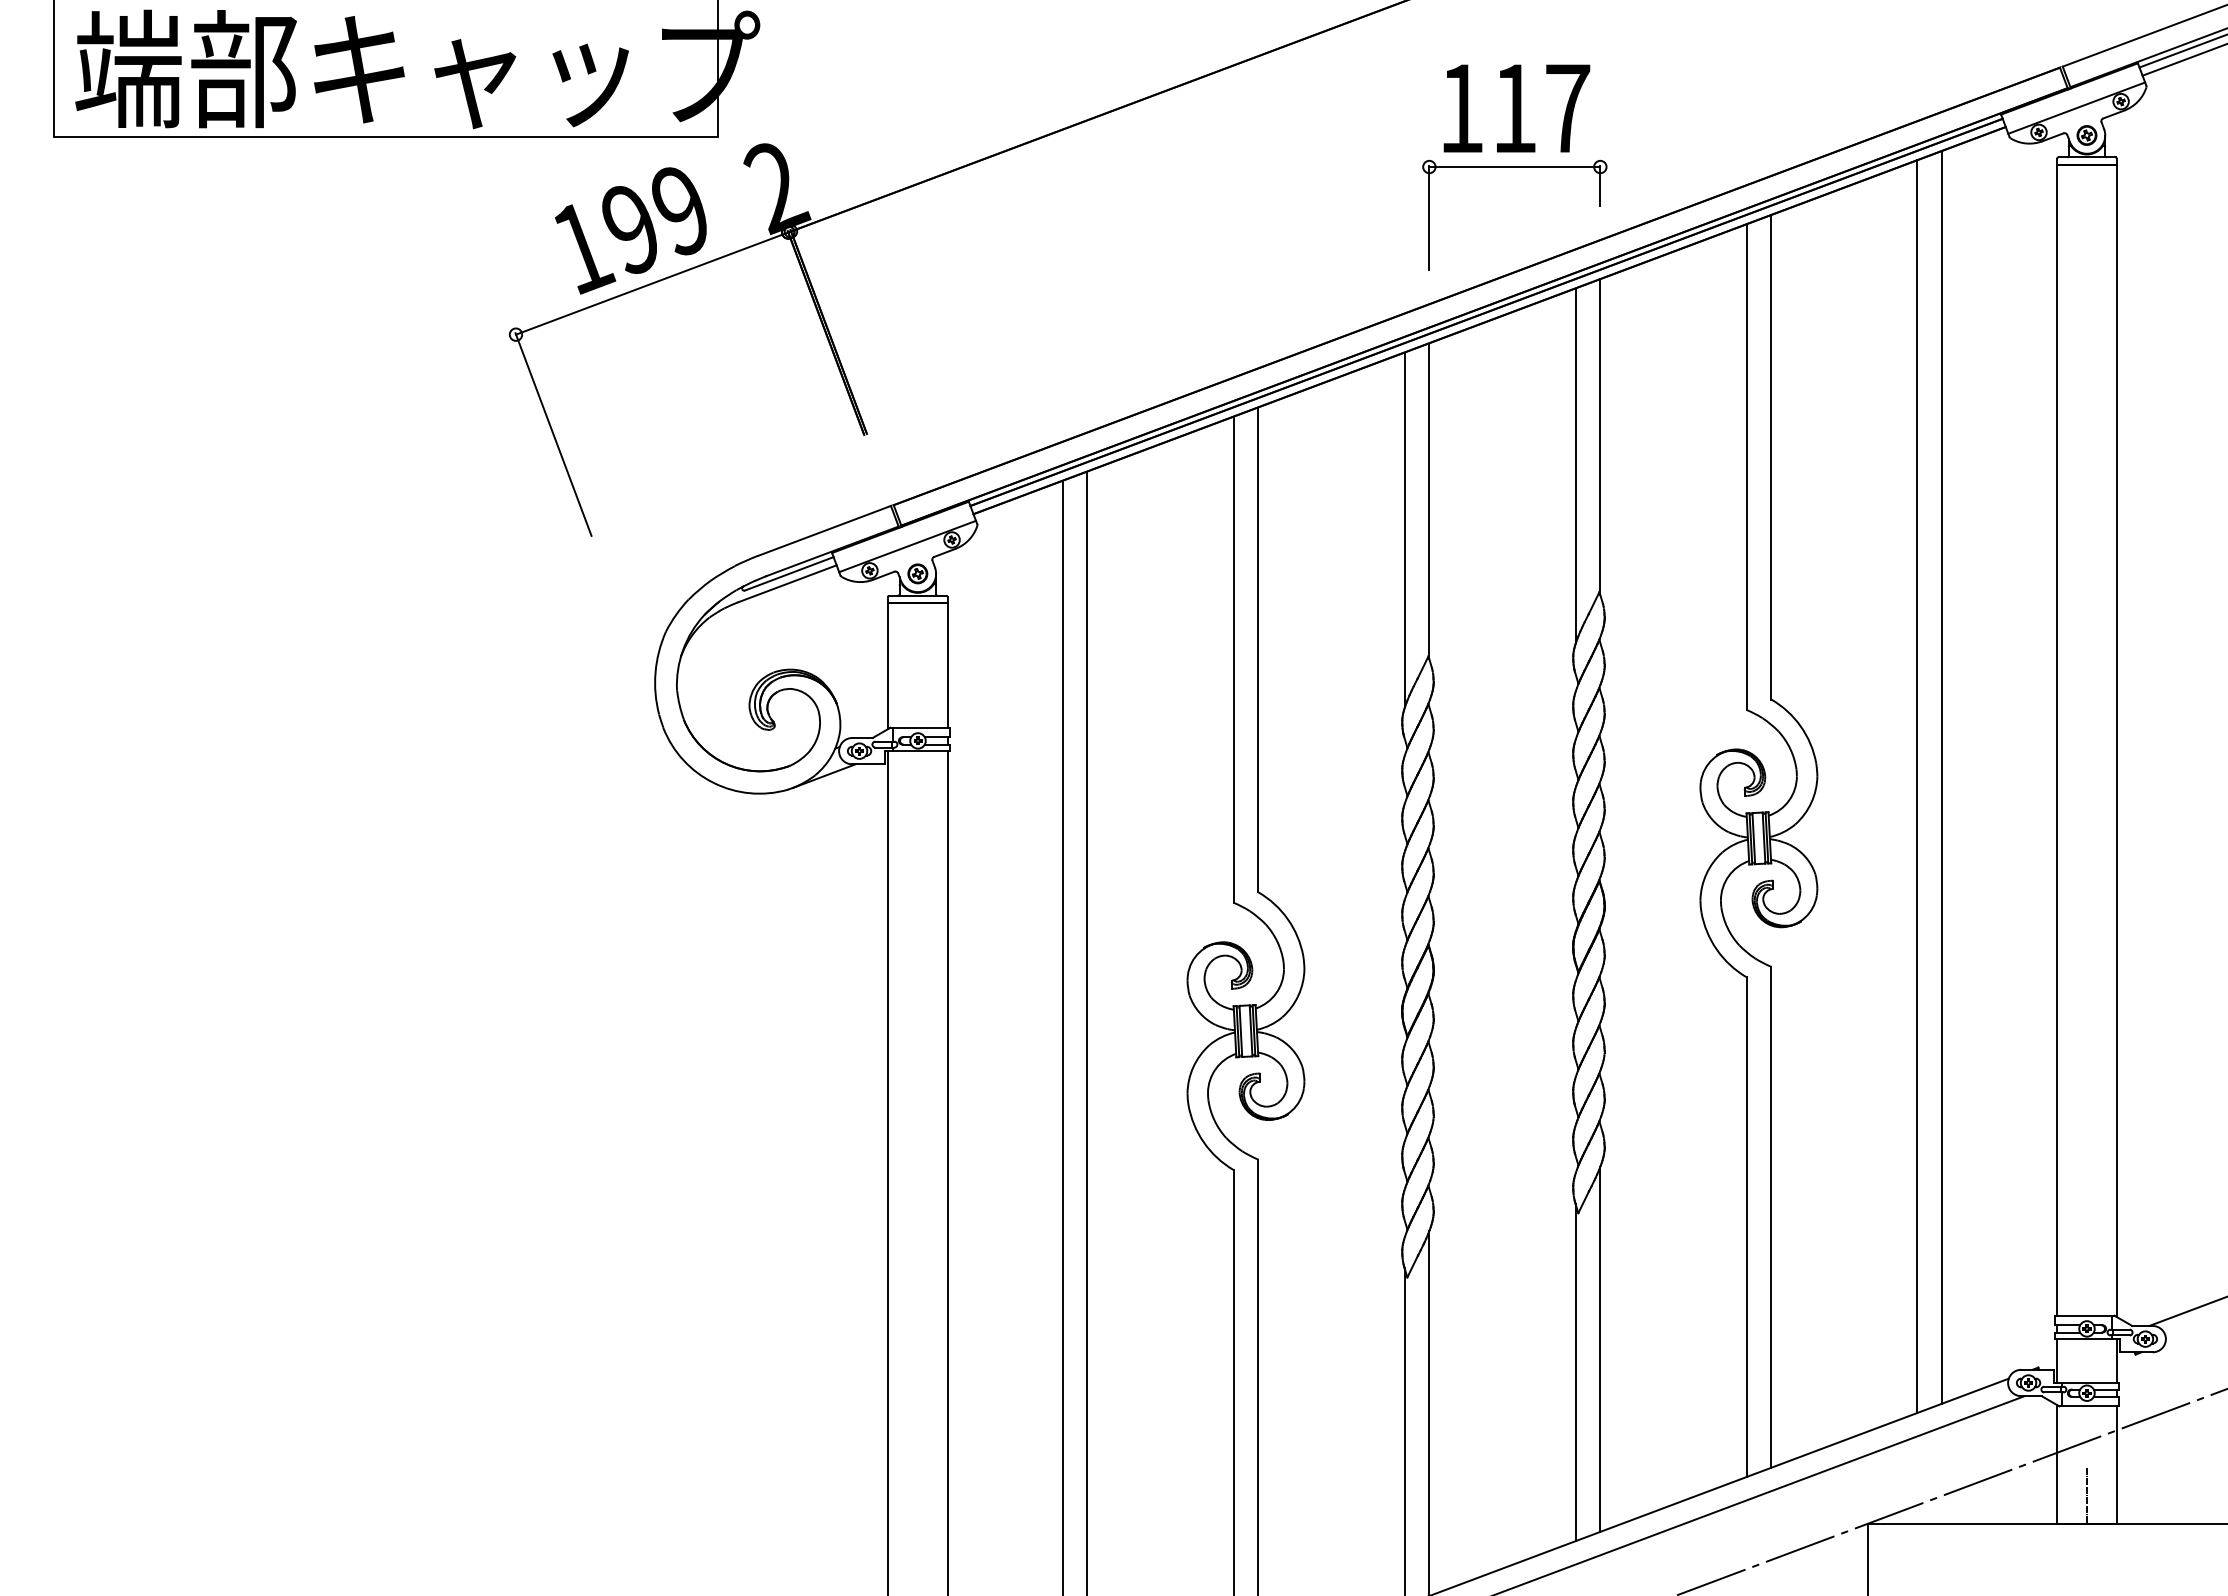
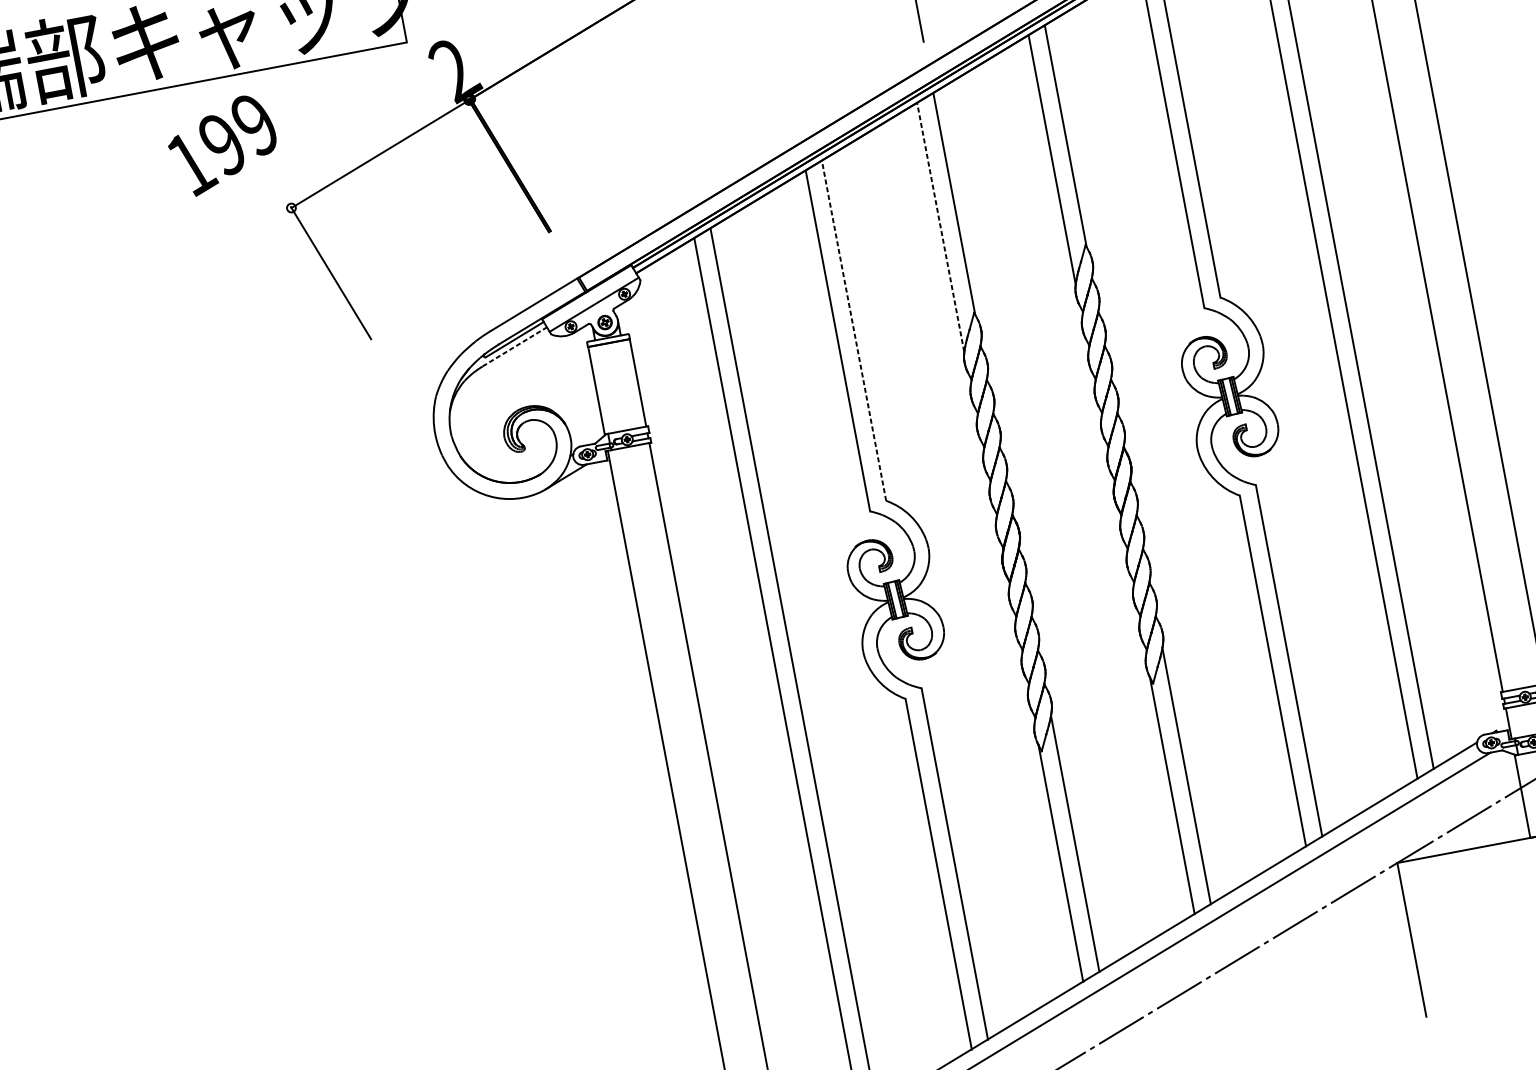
text: (630, 230) -> (222, 145), moved
line: (1404, 529) -> (940, 226), solid -> dashed
line: (787, 583) -> (514, 346), solid -> dashed
line: (1258, 649) -> (854, 330), solid -> dashed

